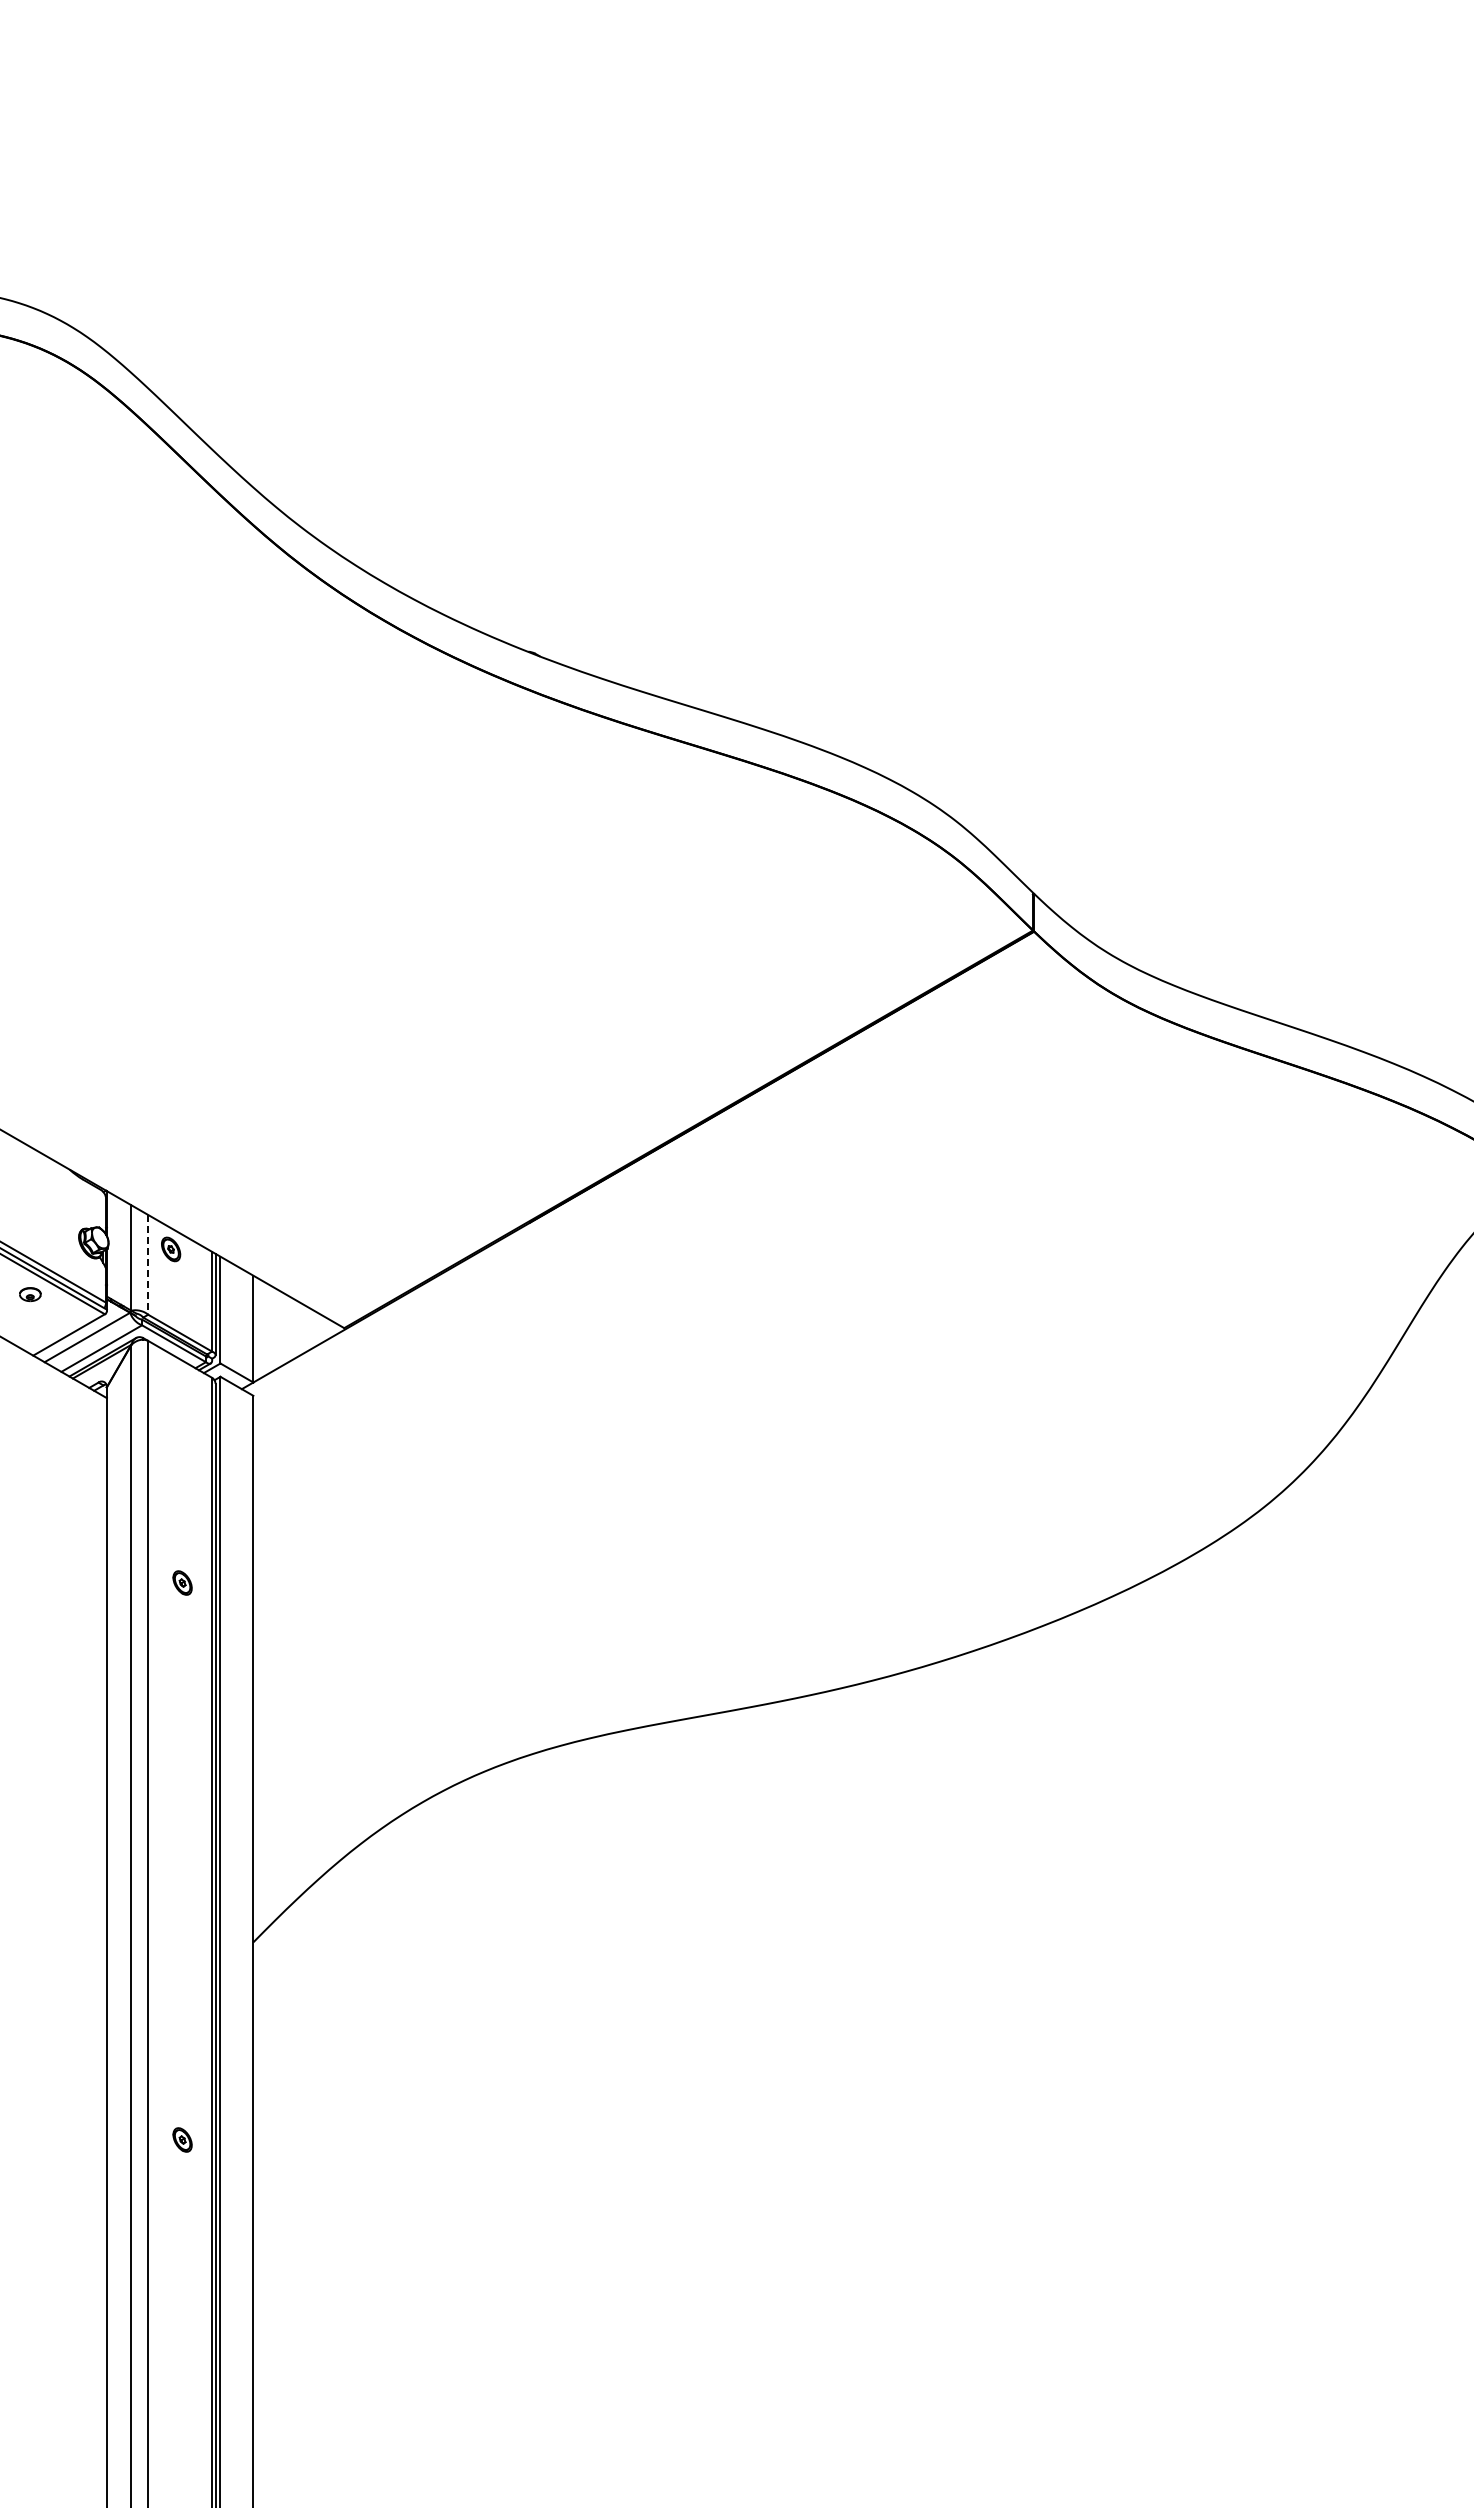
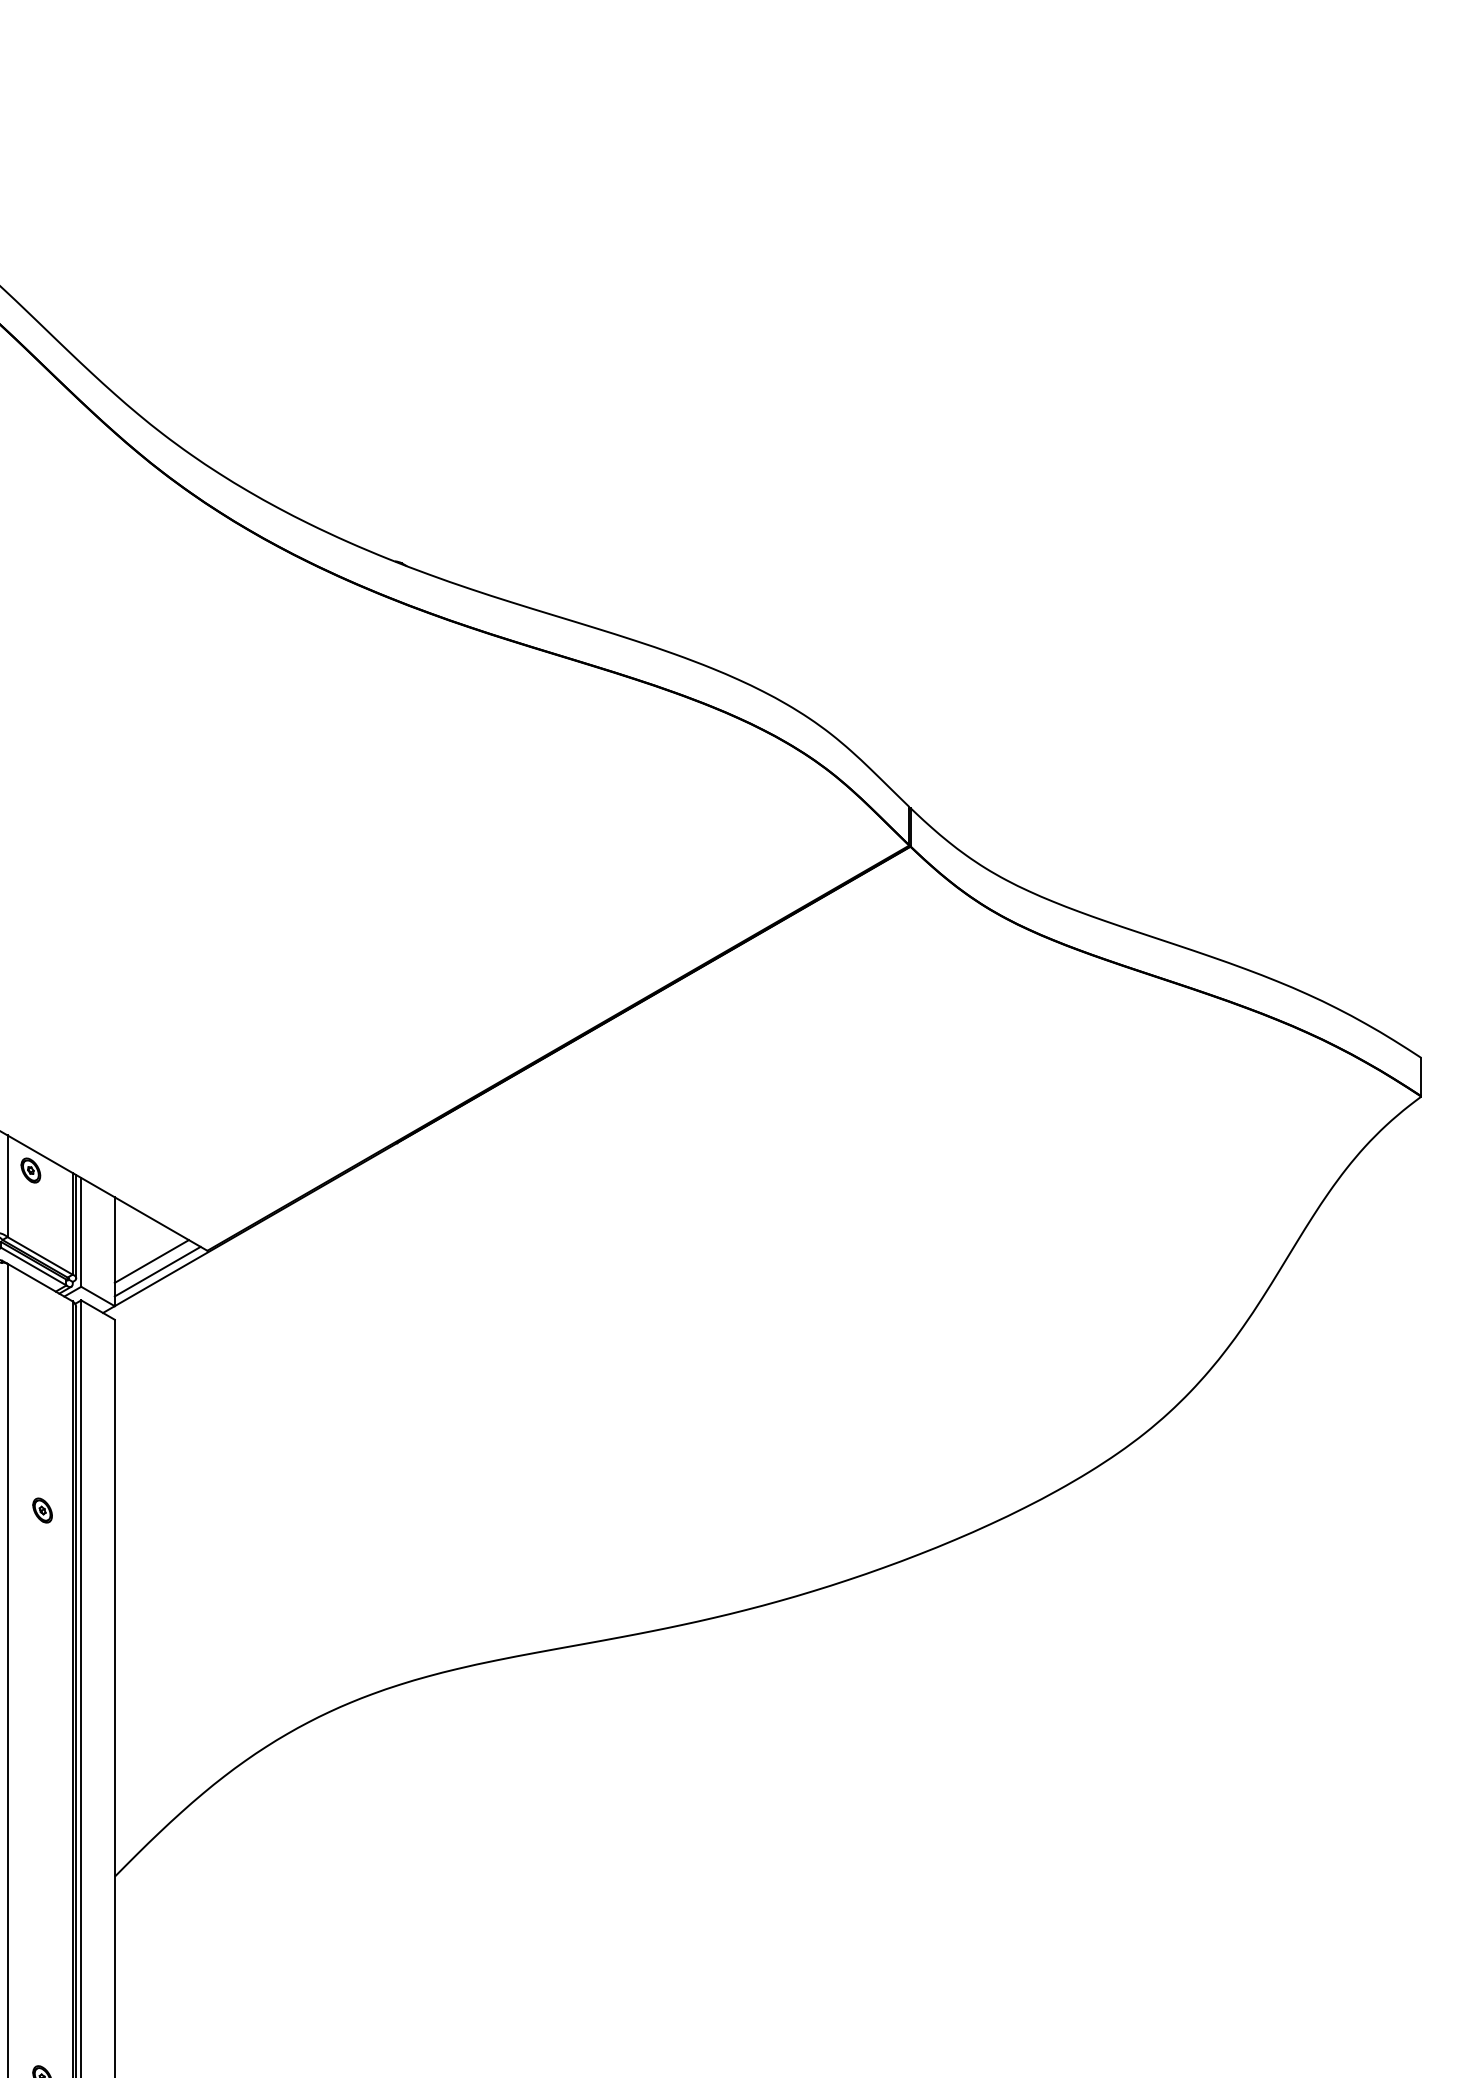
line: (148, 1264) -> (7, 1185), dashed -> solid
line: (289, 1338) -> (151, 1261), added
line: (295, 1348) -> (157, 1271), added

